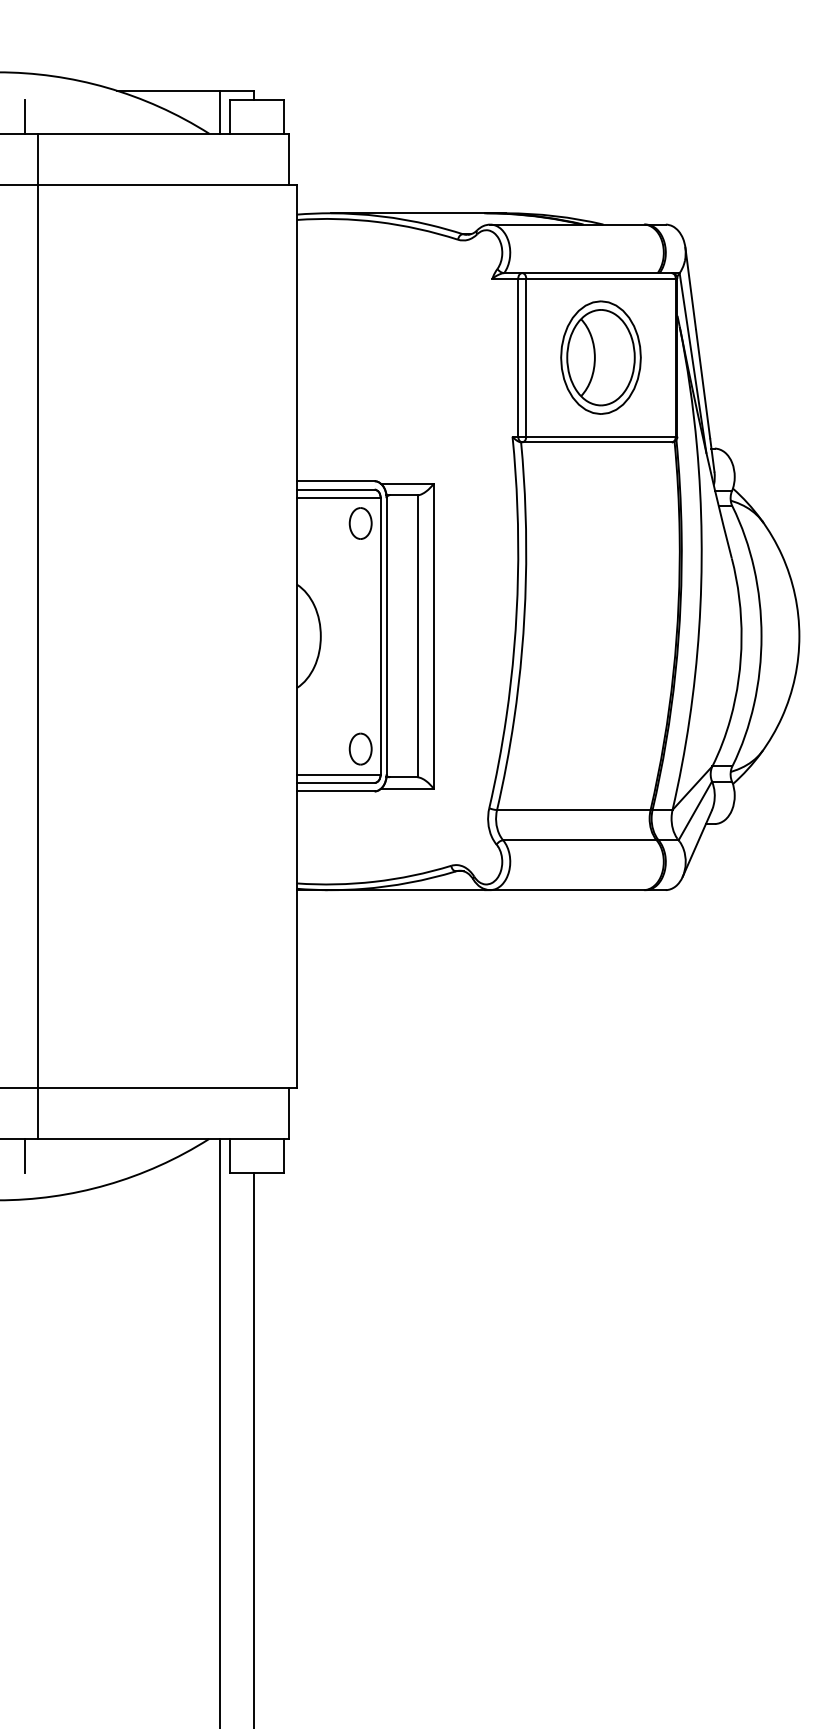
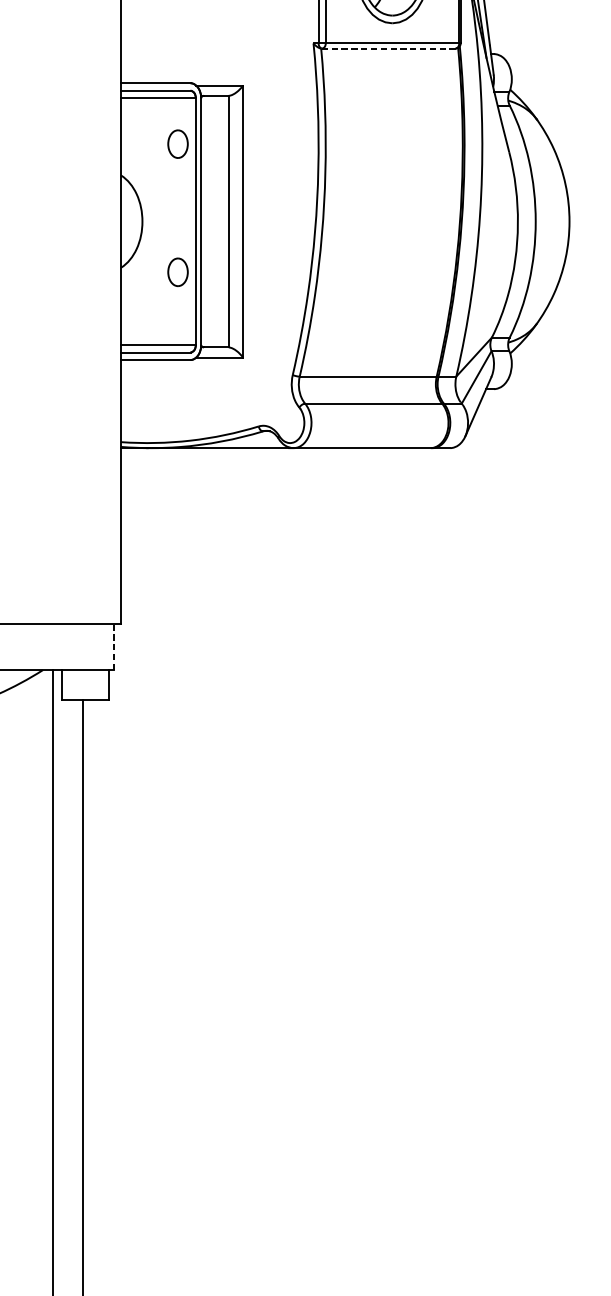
line: (595, 442) -> (387, 48), solid -> dashed
part: (360, 523) -> (177, 144), moved
part: (360, 748) -> (177, 271), moved
line: (288, 1113) -> (113, 647), solid -> dashed

